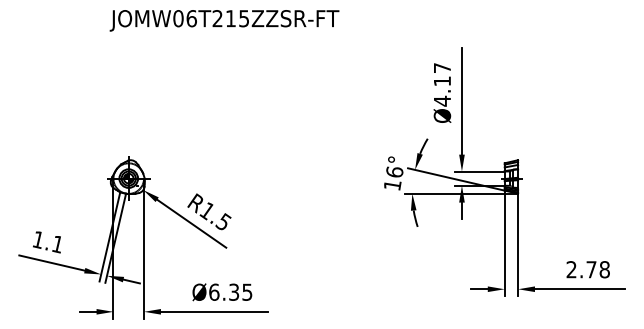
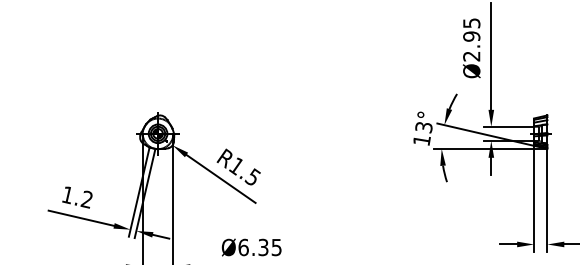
text: (442, 84) -> (471, 39), Ø4.17 -> Ø2.95
text: (394, 172) -> (423, 127), 16° -> 13°
text: (57, 244) -> (86, 199), 1.1 -> 1.2

